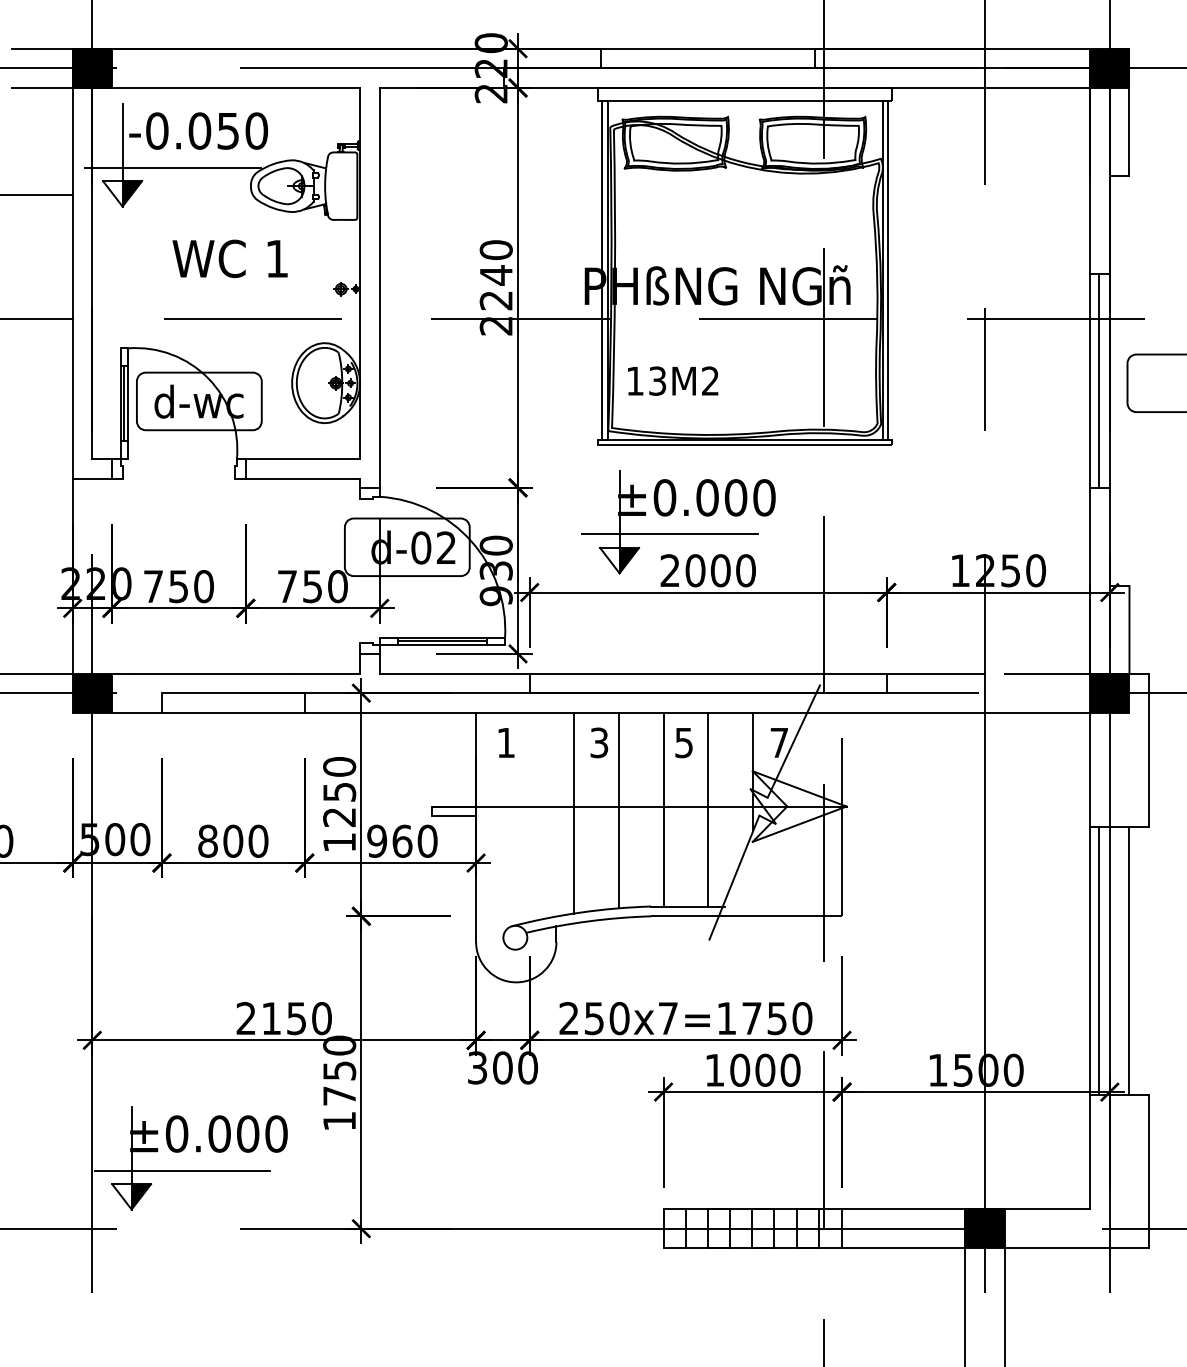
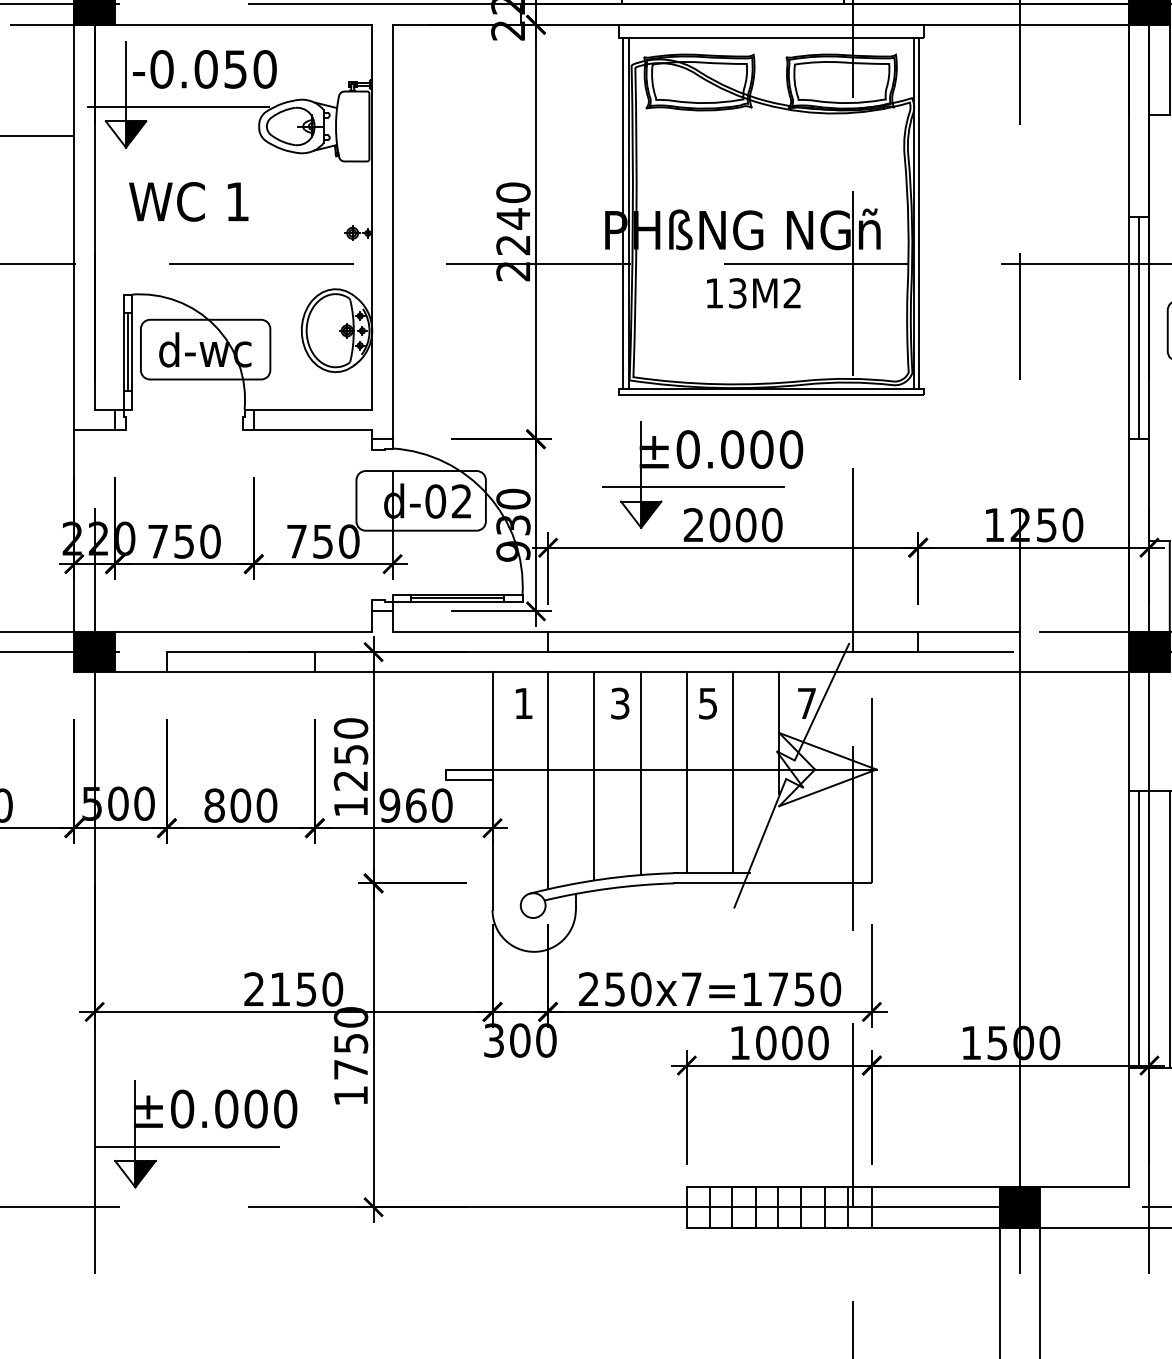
text: (229, 258) -> (188, 201), moved
text: (673, 380) -> (754, 292), moved
line: (529, 817) -> (547, 780), added

